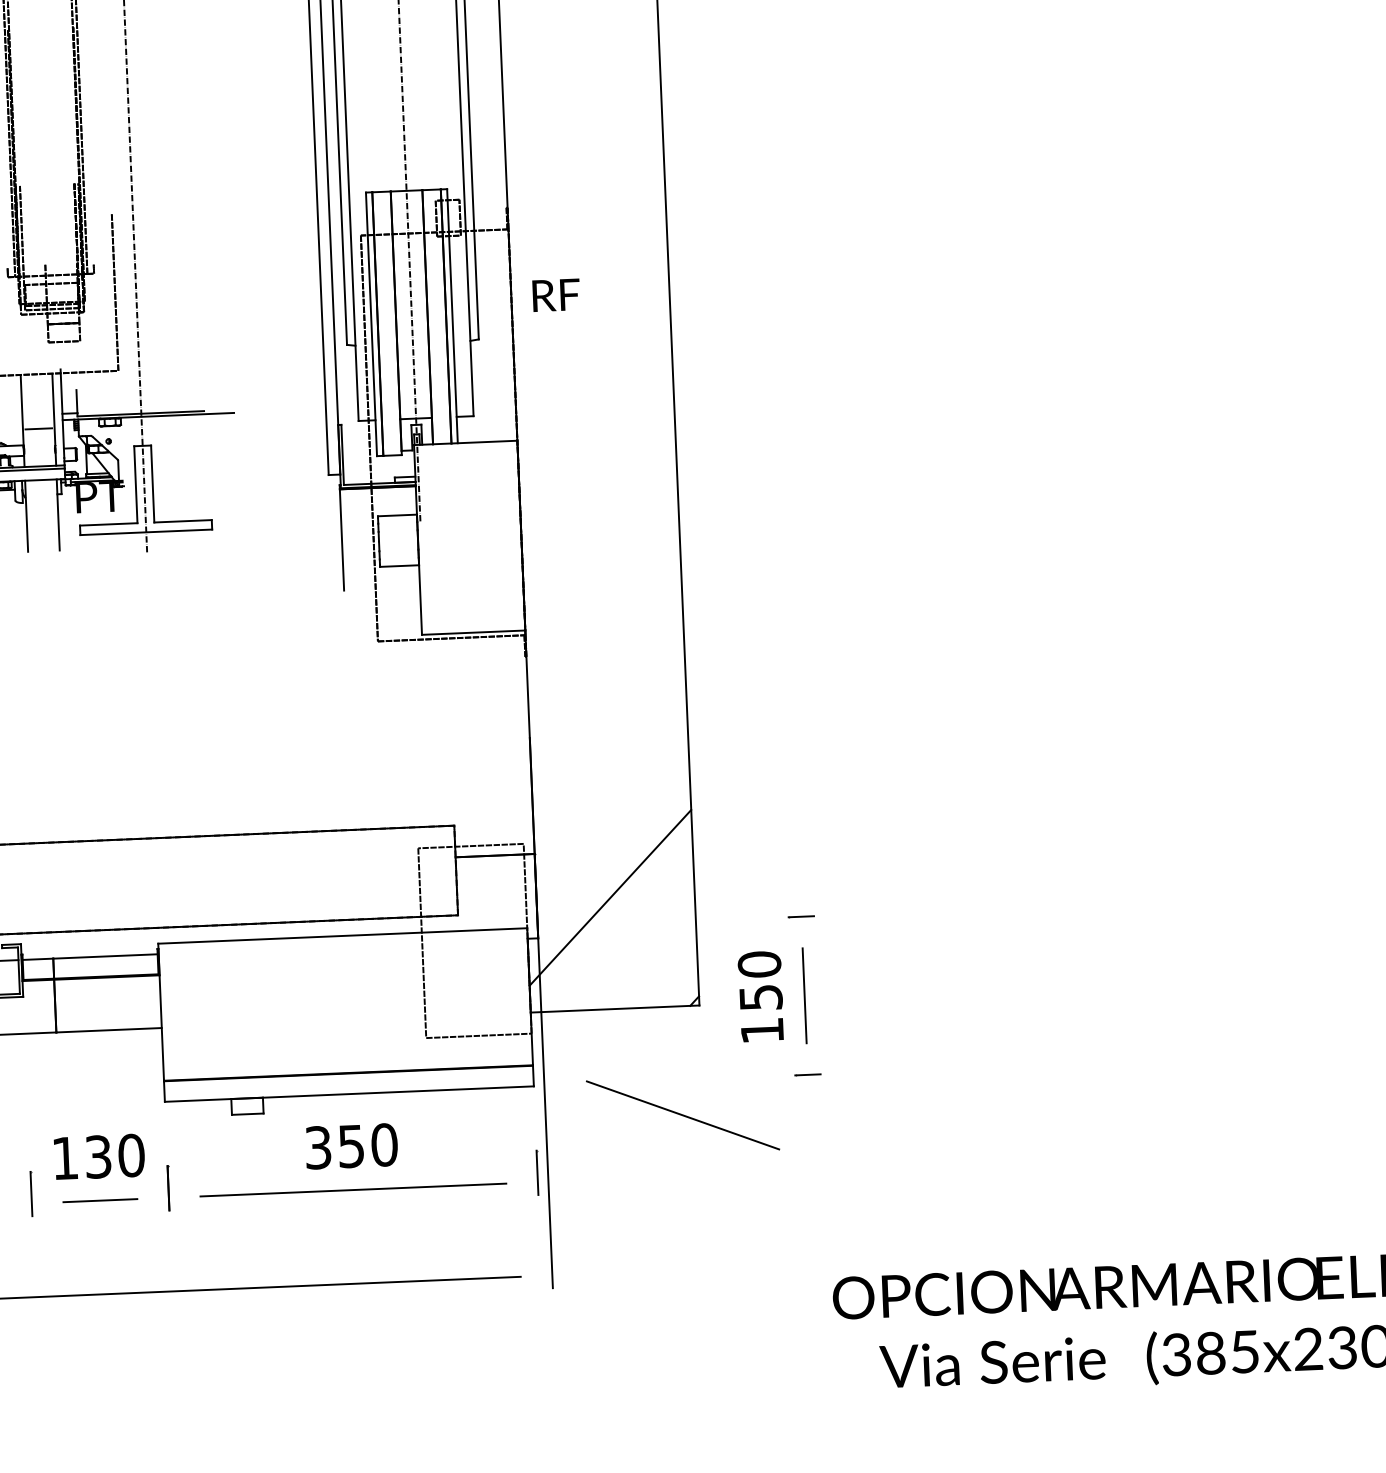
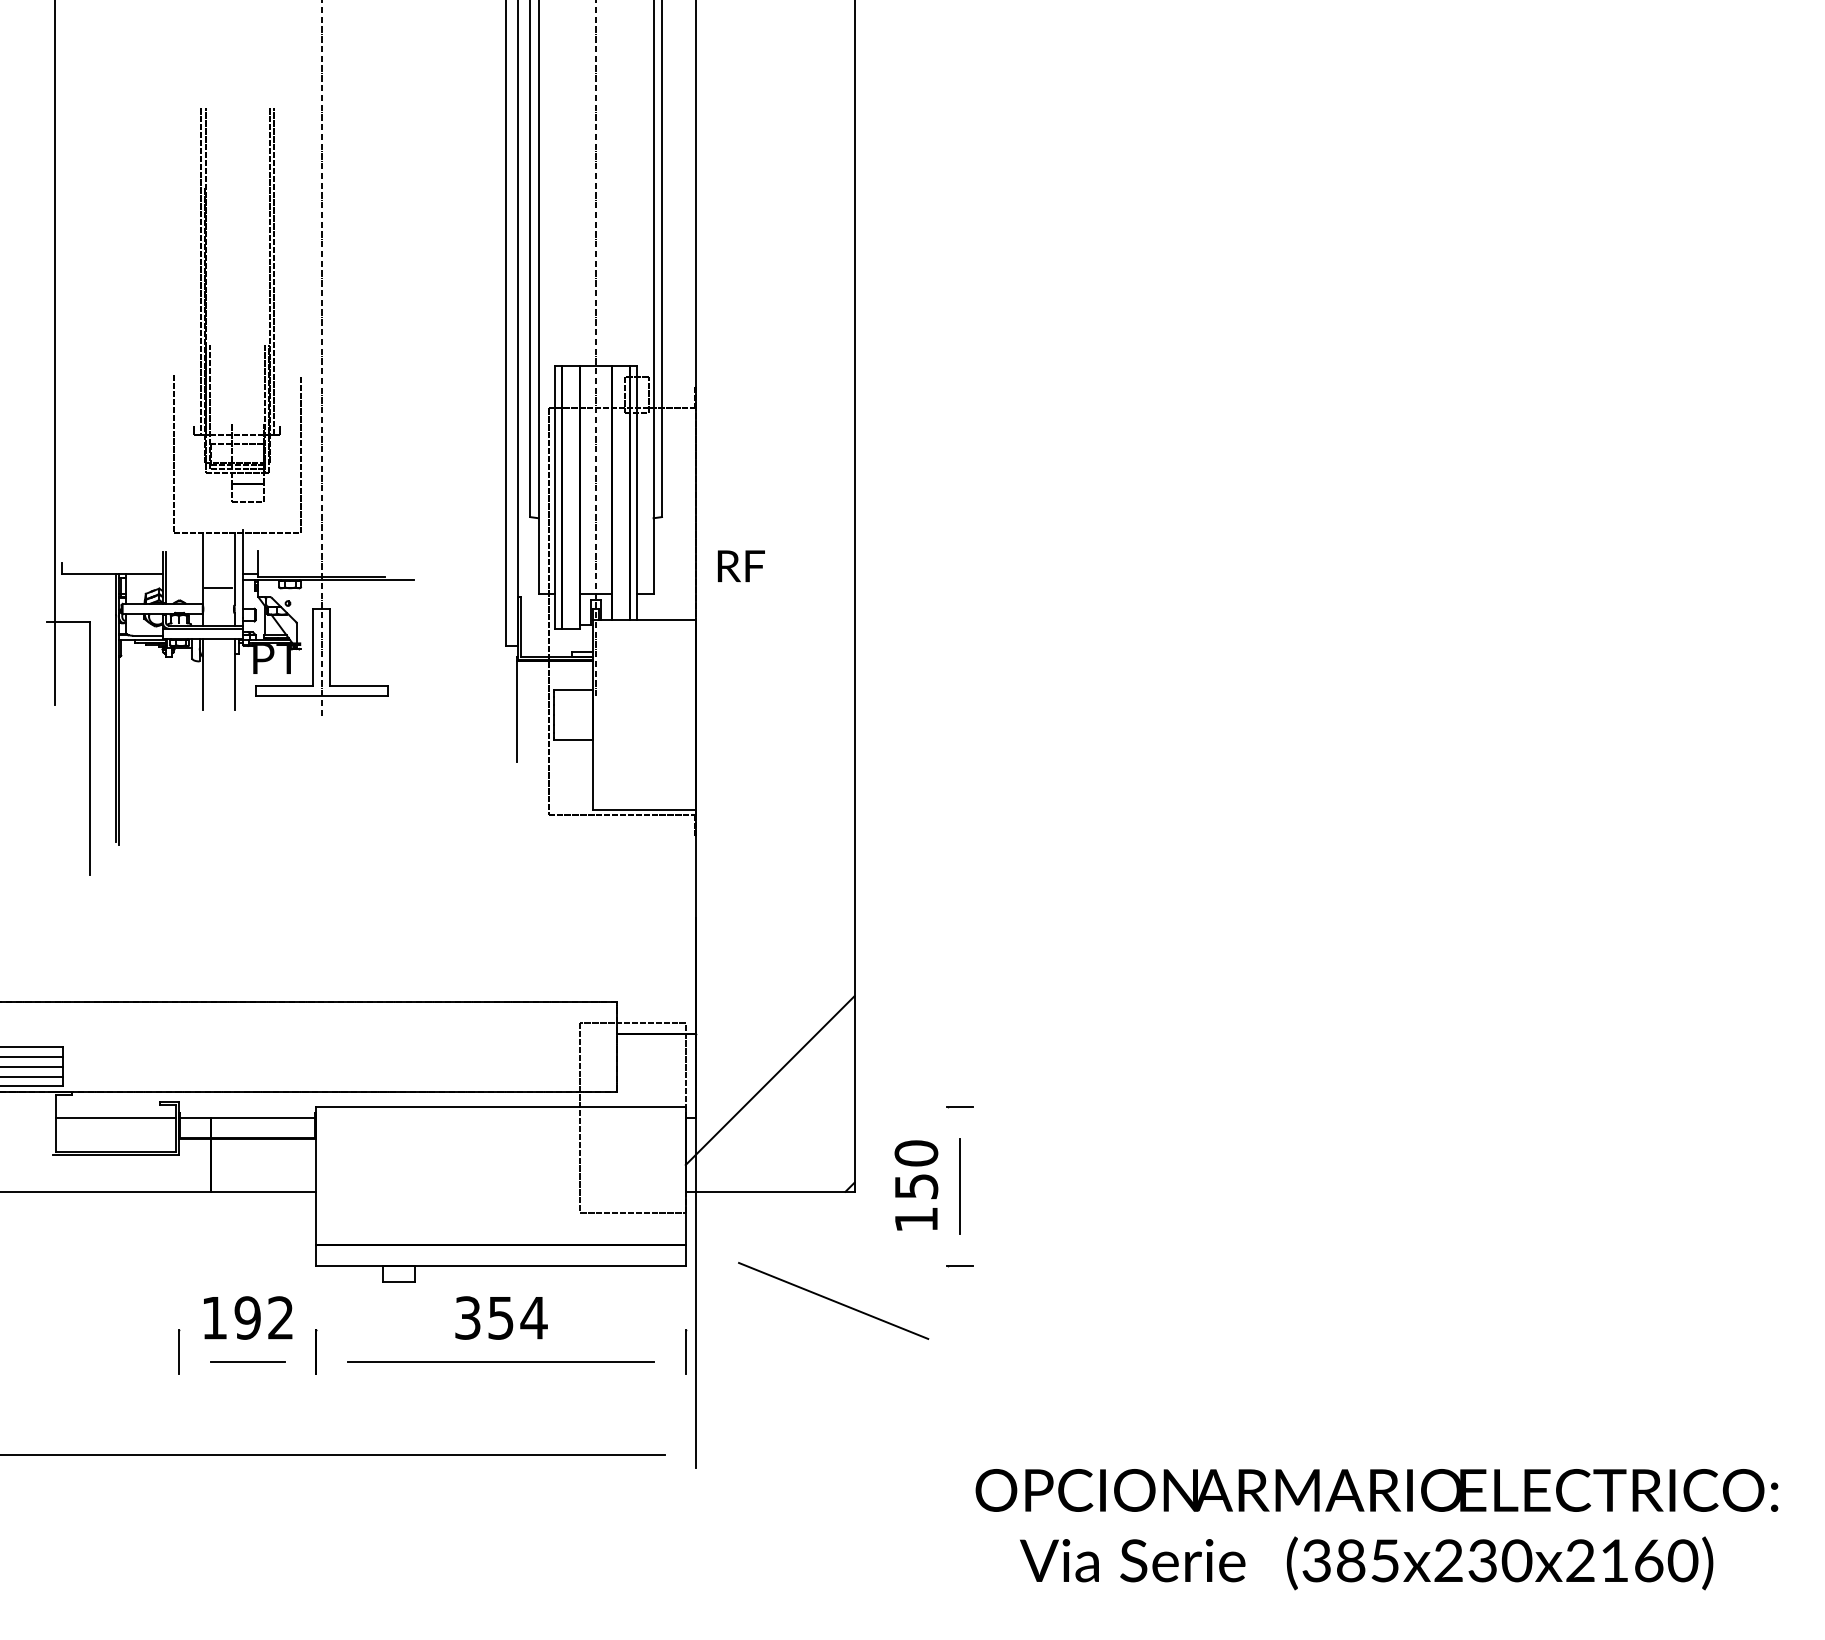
text: (556, 294) -> (741, 565), moved
text: (383, 1144) -> (533, 1317), 350 -> 354
text: (115, 1155) -> (264, 1317), 130 -> 192

